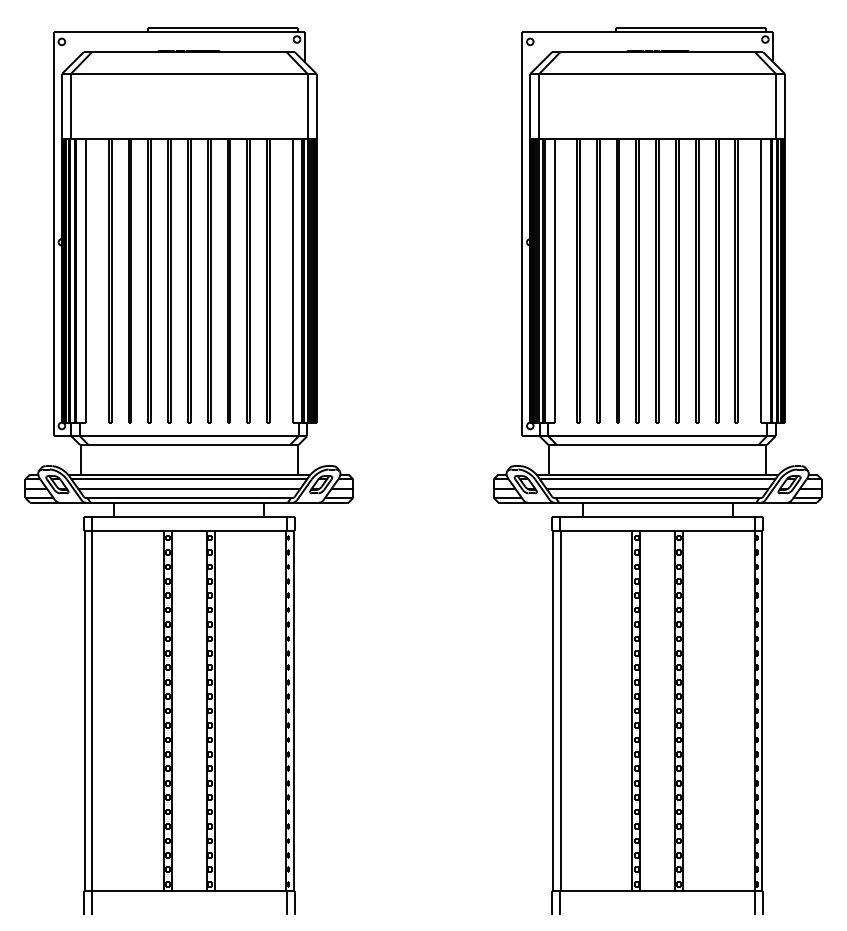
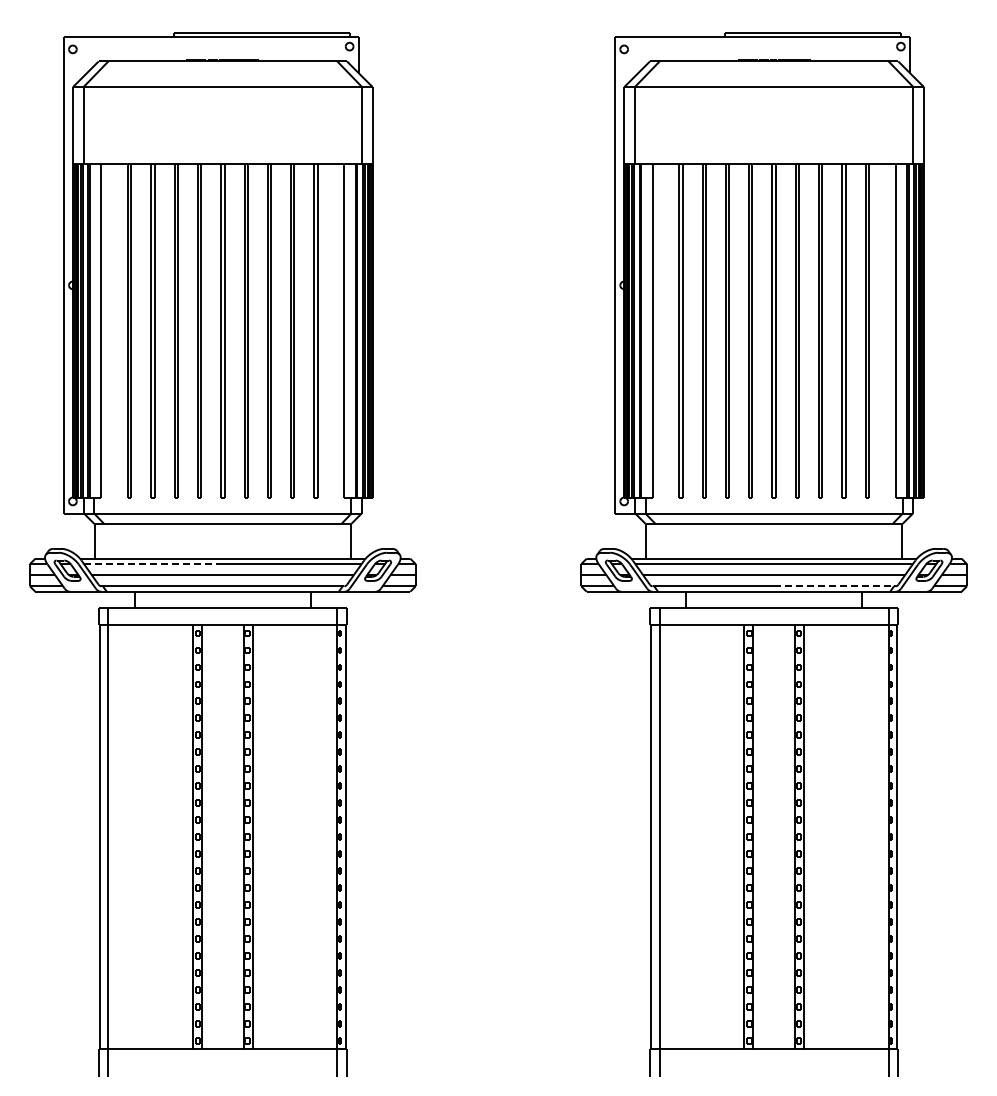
line: (130, 479) -> (153, 564), solid -> dashed
line: (708, 498) -> (834, 586), solid -> dashed

